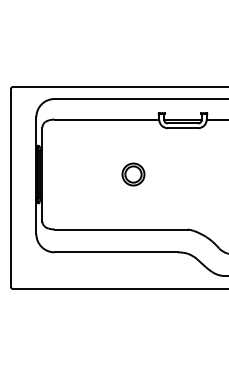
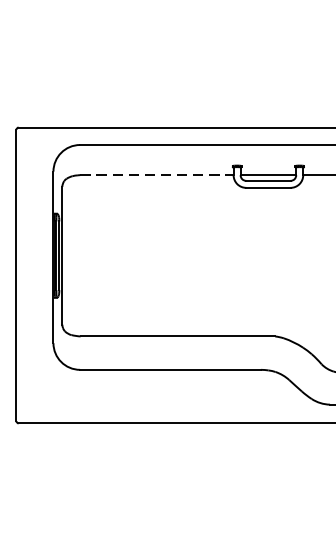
line: (107, 119) -> (157, 175), solid -> dashed
part: (133, 174) -> (195, 255), removed

